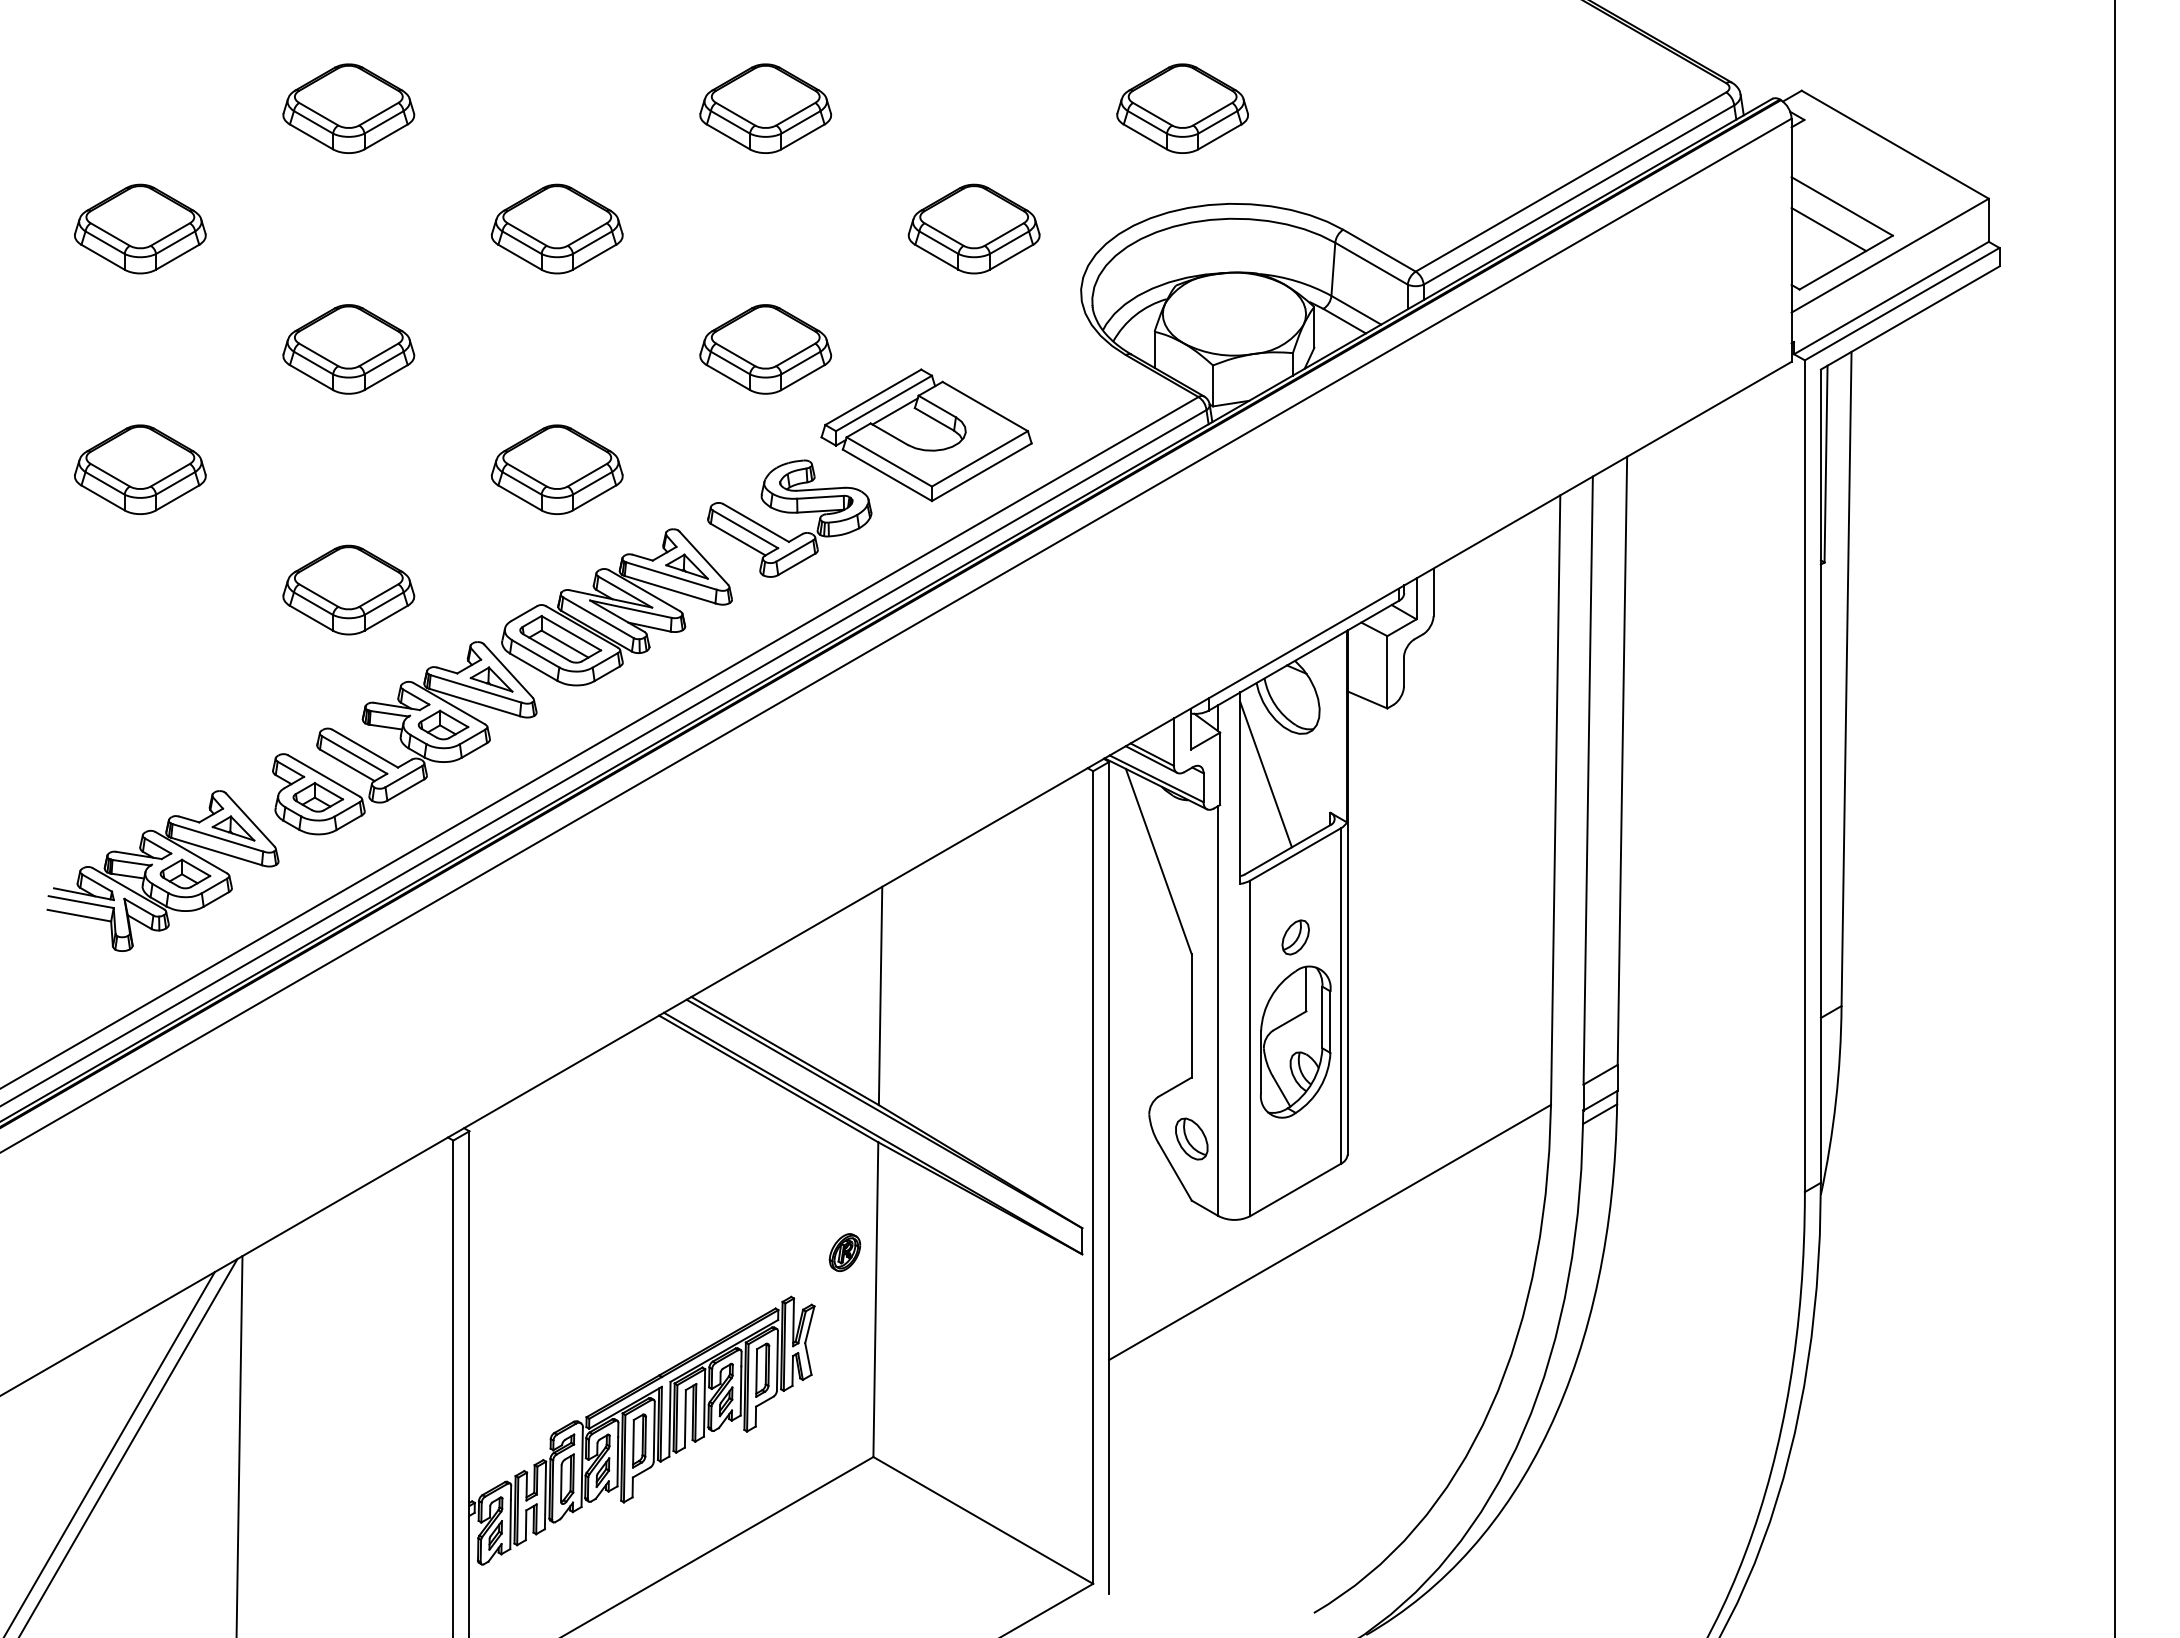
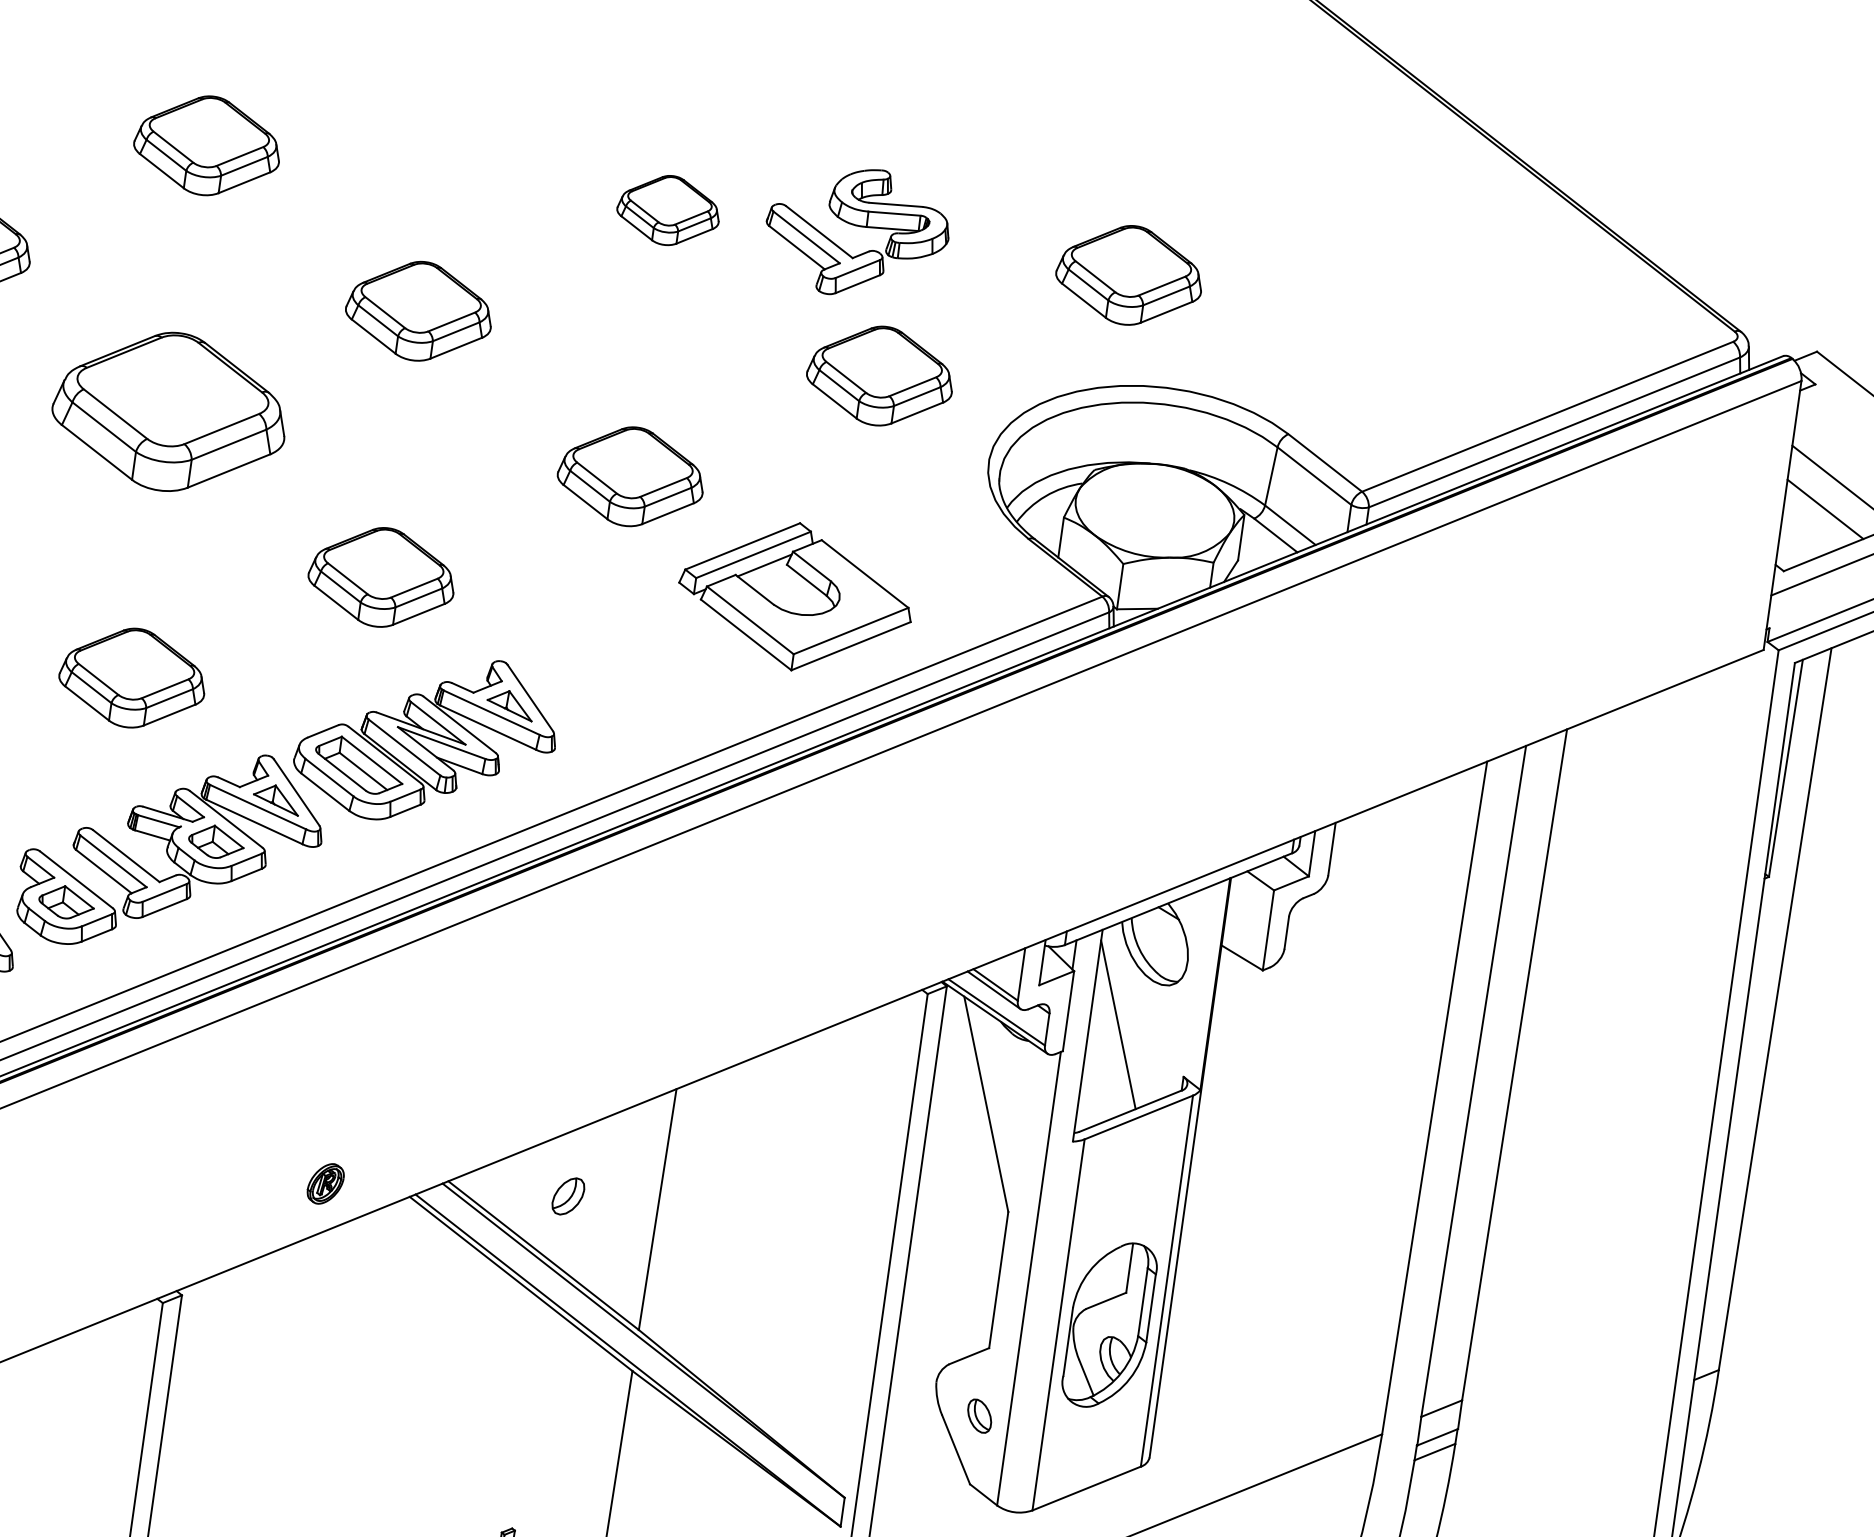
part: (765, 108) -> (668, 210), size x0.7
part: (348, 349) -> (169, 411), size x1.6
part: (789, 518) -> (856, 232), moved
part: (1295, 937) -> (568, 1196), moved
part: (1191, 1138) -> (979, 1415), size x0.7
part: (844, 1252) -> (325, 1183), moved

